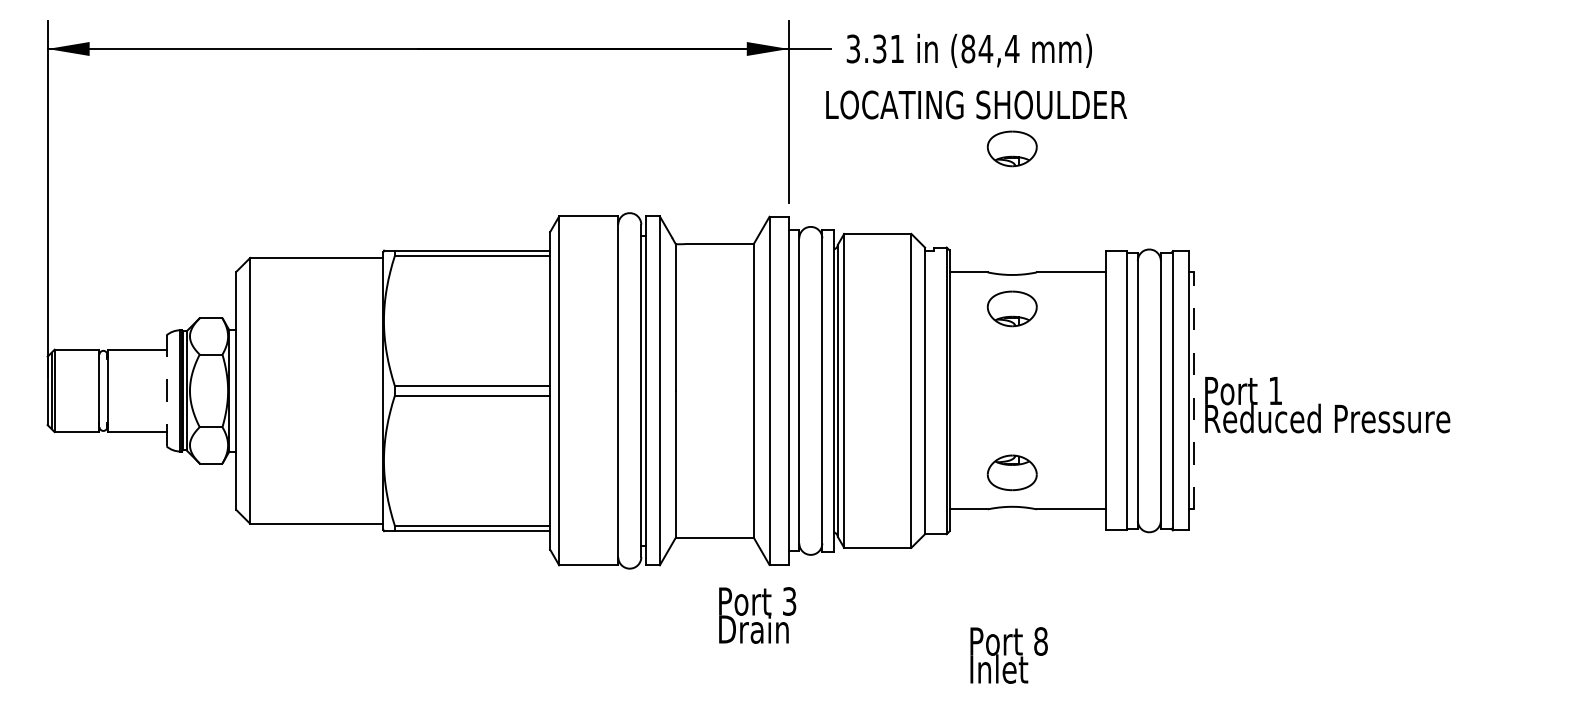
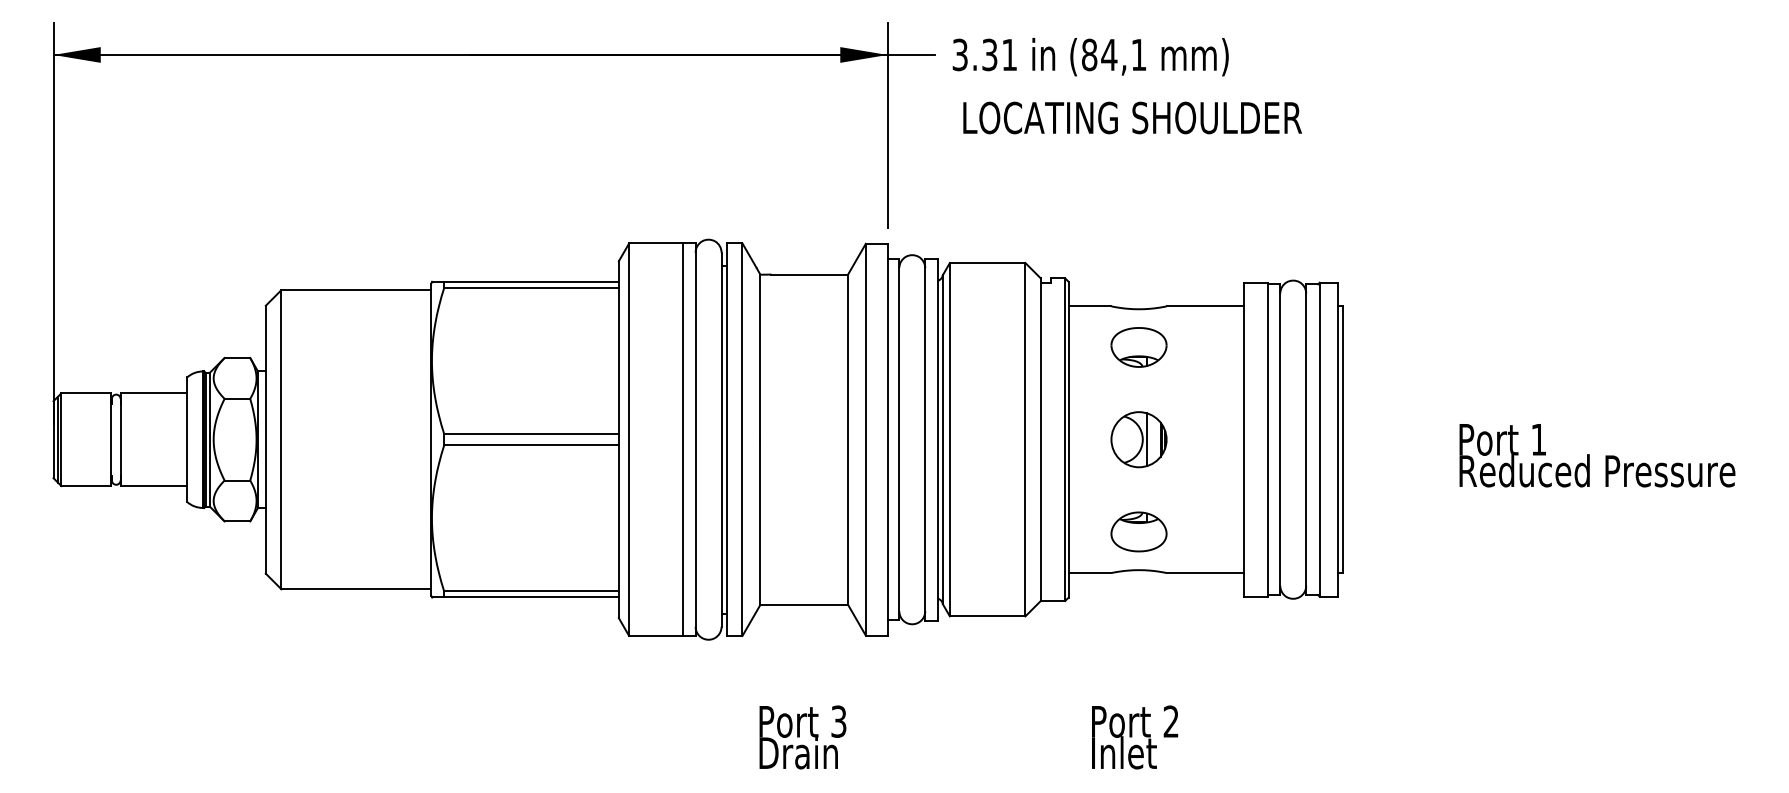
text: (1012, 48) -> (1139, 54), (84,4 -> (84,1
text: (976, 104) -> (1132, 117), moved
part: (1011, 148) -> (1138, 166), removed
line: (166, 390) -> (187, 439), dashed -> solid
line: (607, 390) -> (683, 439), added
part: (1011, 390) -> (1138, 439), added
line: (1193, 390) -> (1342, 439), dashed -> solid
text: (1327, 405) -> (1597, 456), moved
text: (757, 615) -> (802, 737), moved
text: (1040, 641) -> (1170, 721), 8 -> 2

